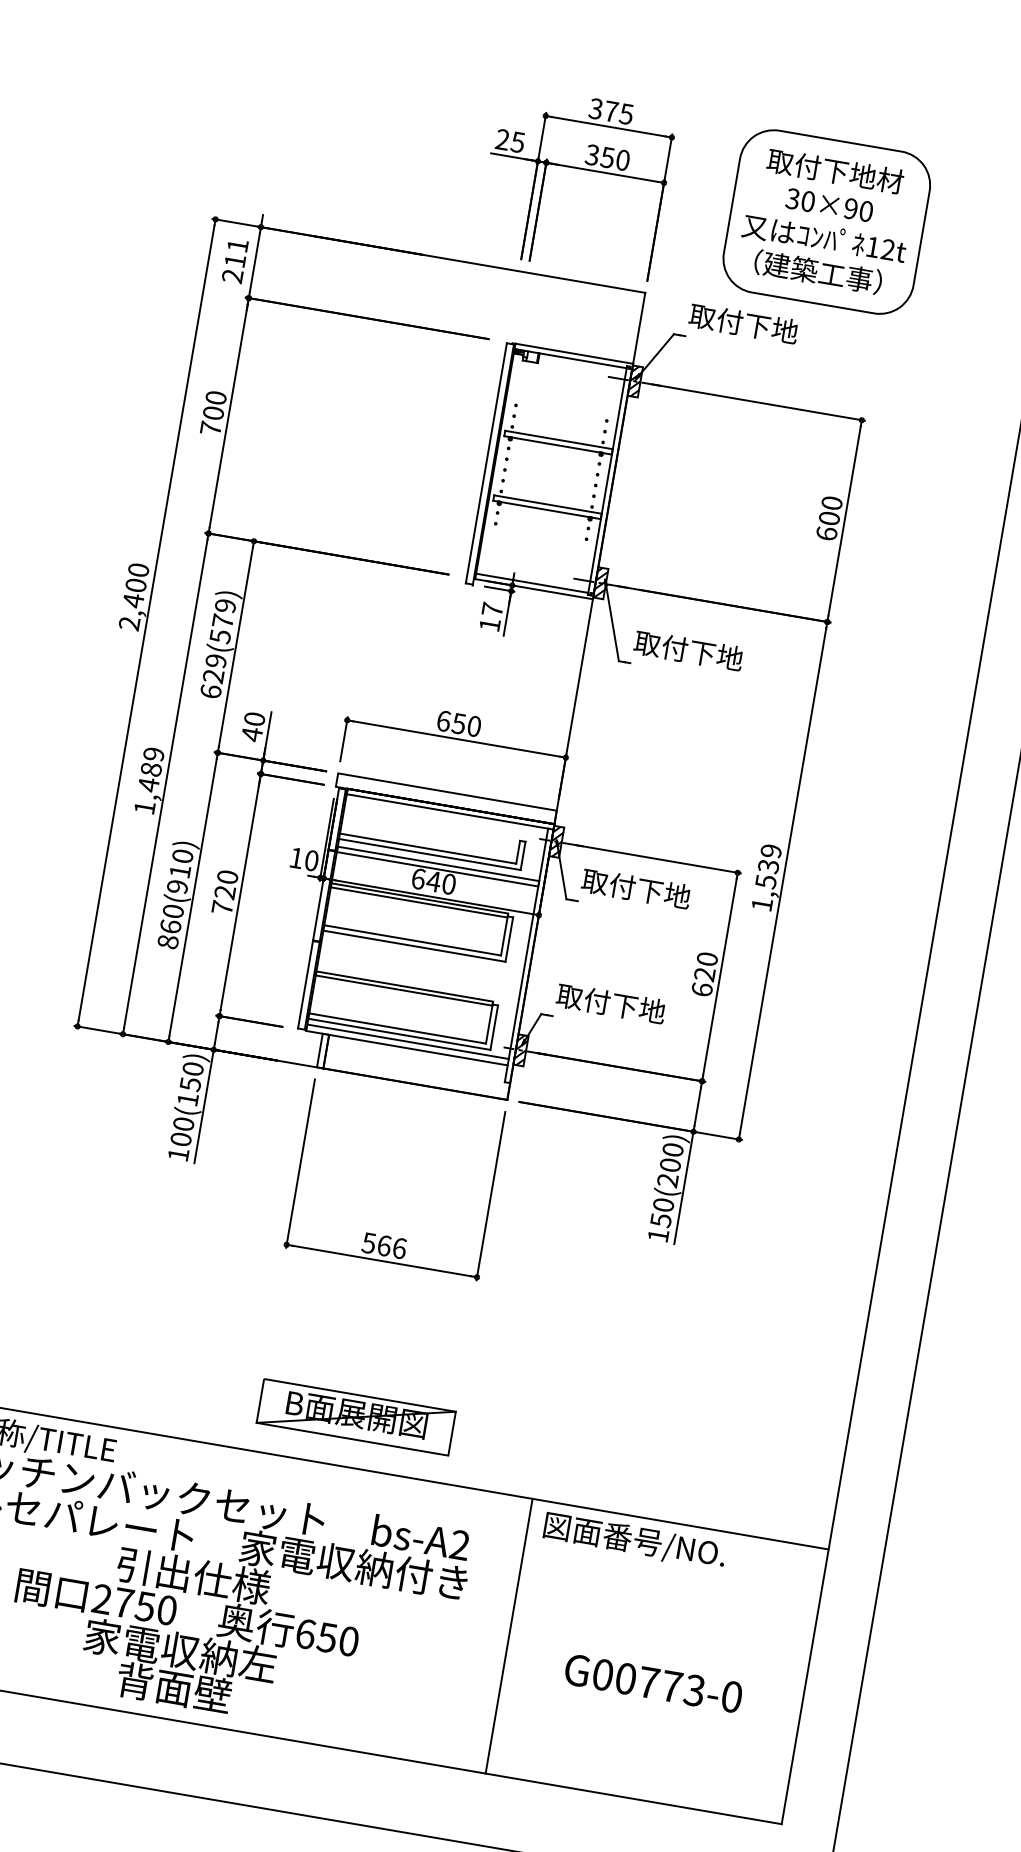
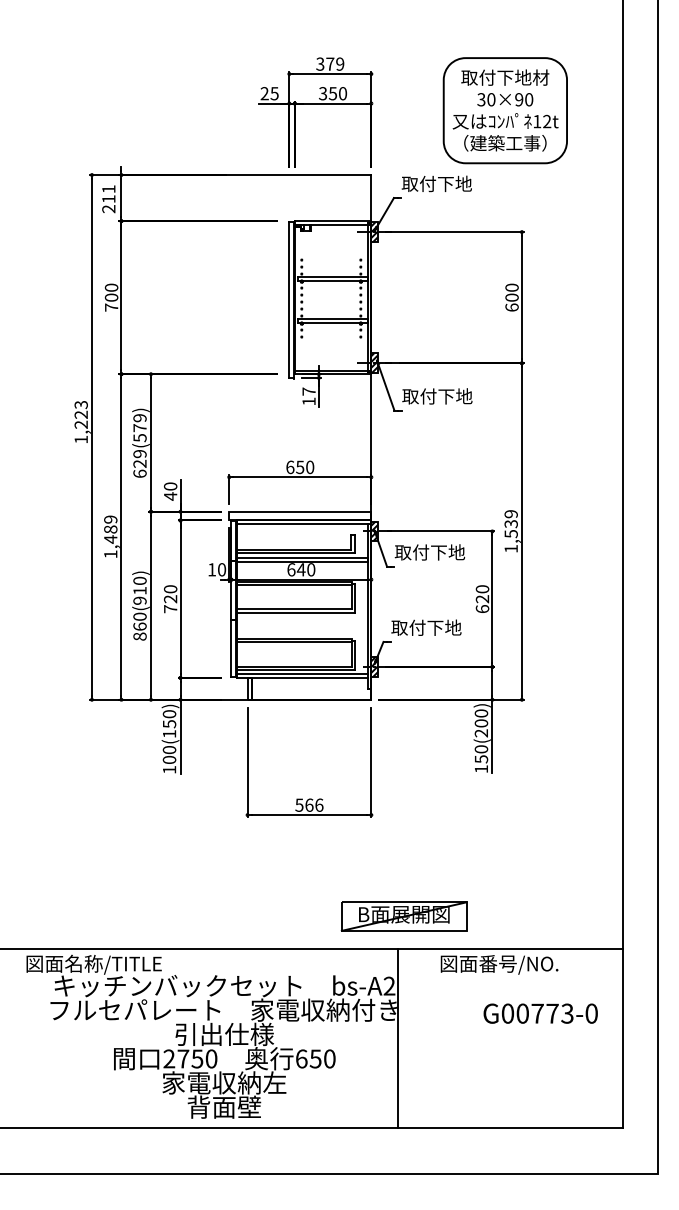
text: (627, 113) -> (340, 63), 375 -> 379
part: (825, 221) -> (504, 110), moved
text: (133, 595) -> (80, 421), 2,400 -> 1,223
part: (355, 1416) -> (403, 916), moved
line: (509, 1636) -> (398, 1038), moved
text: (653, 1683) -> (540, 1013), moved

